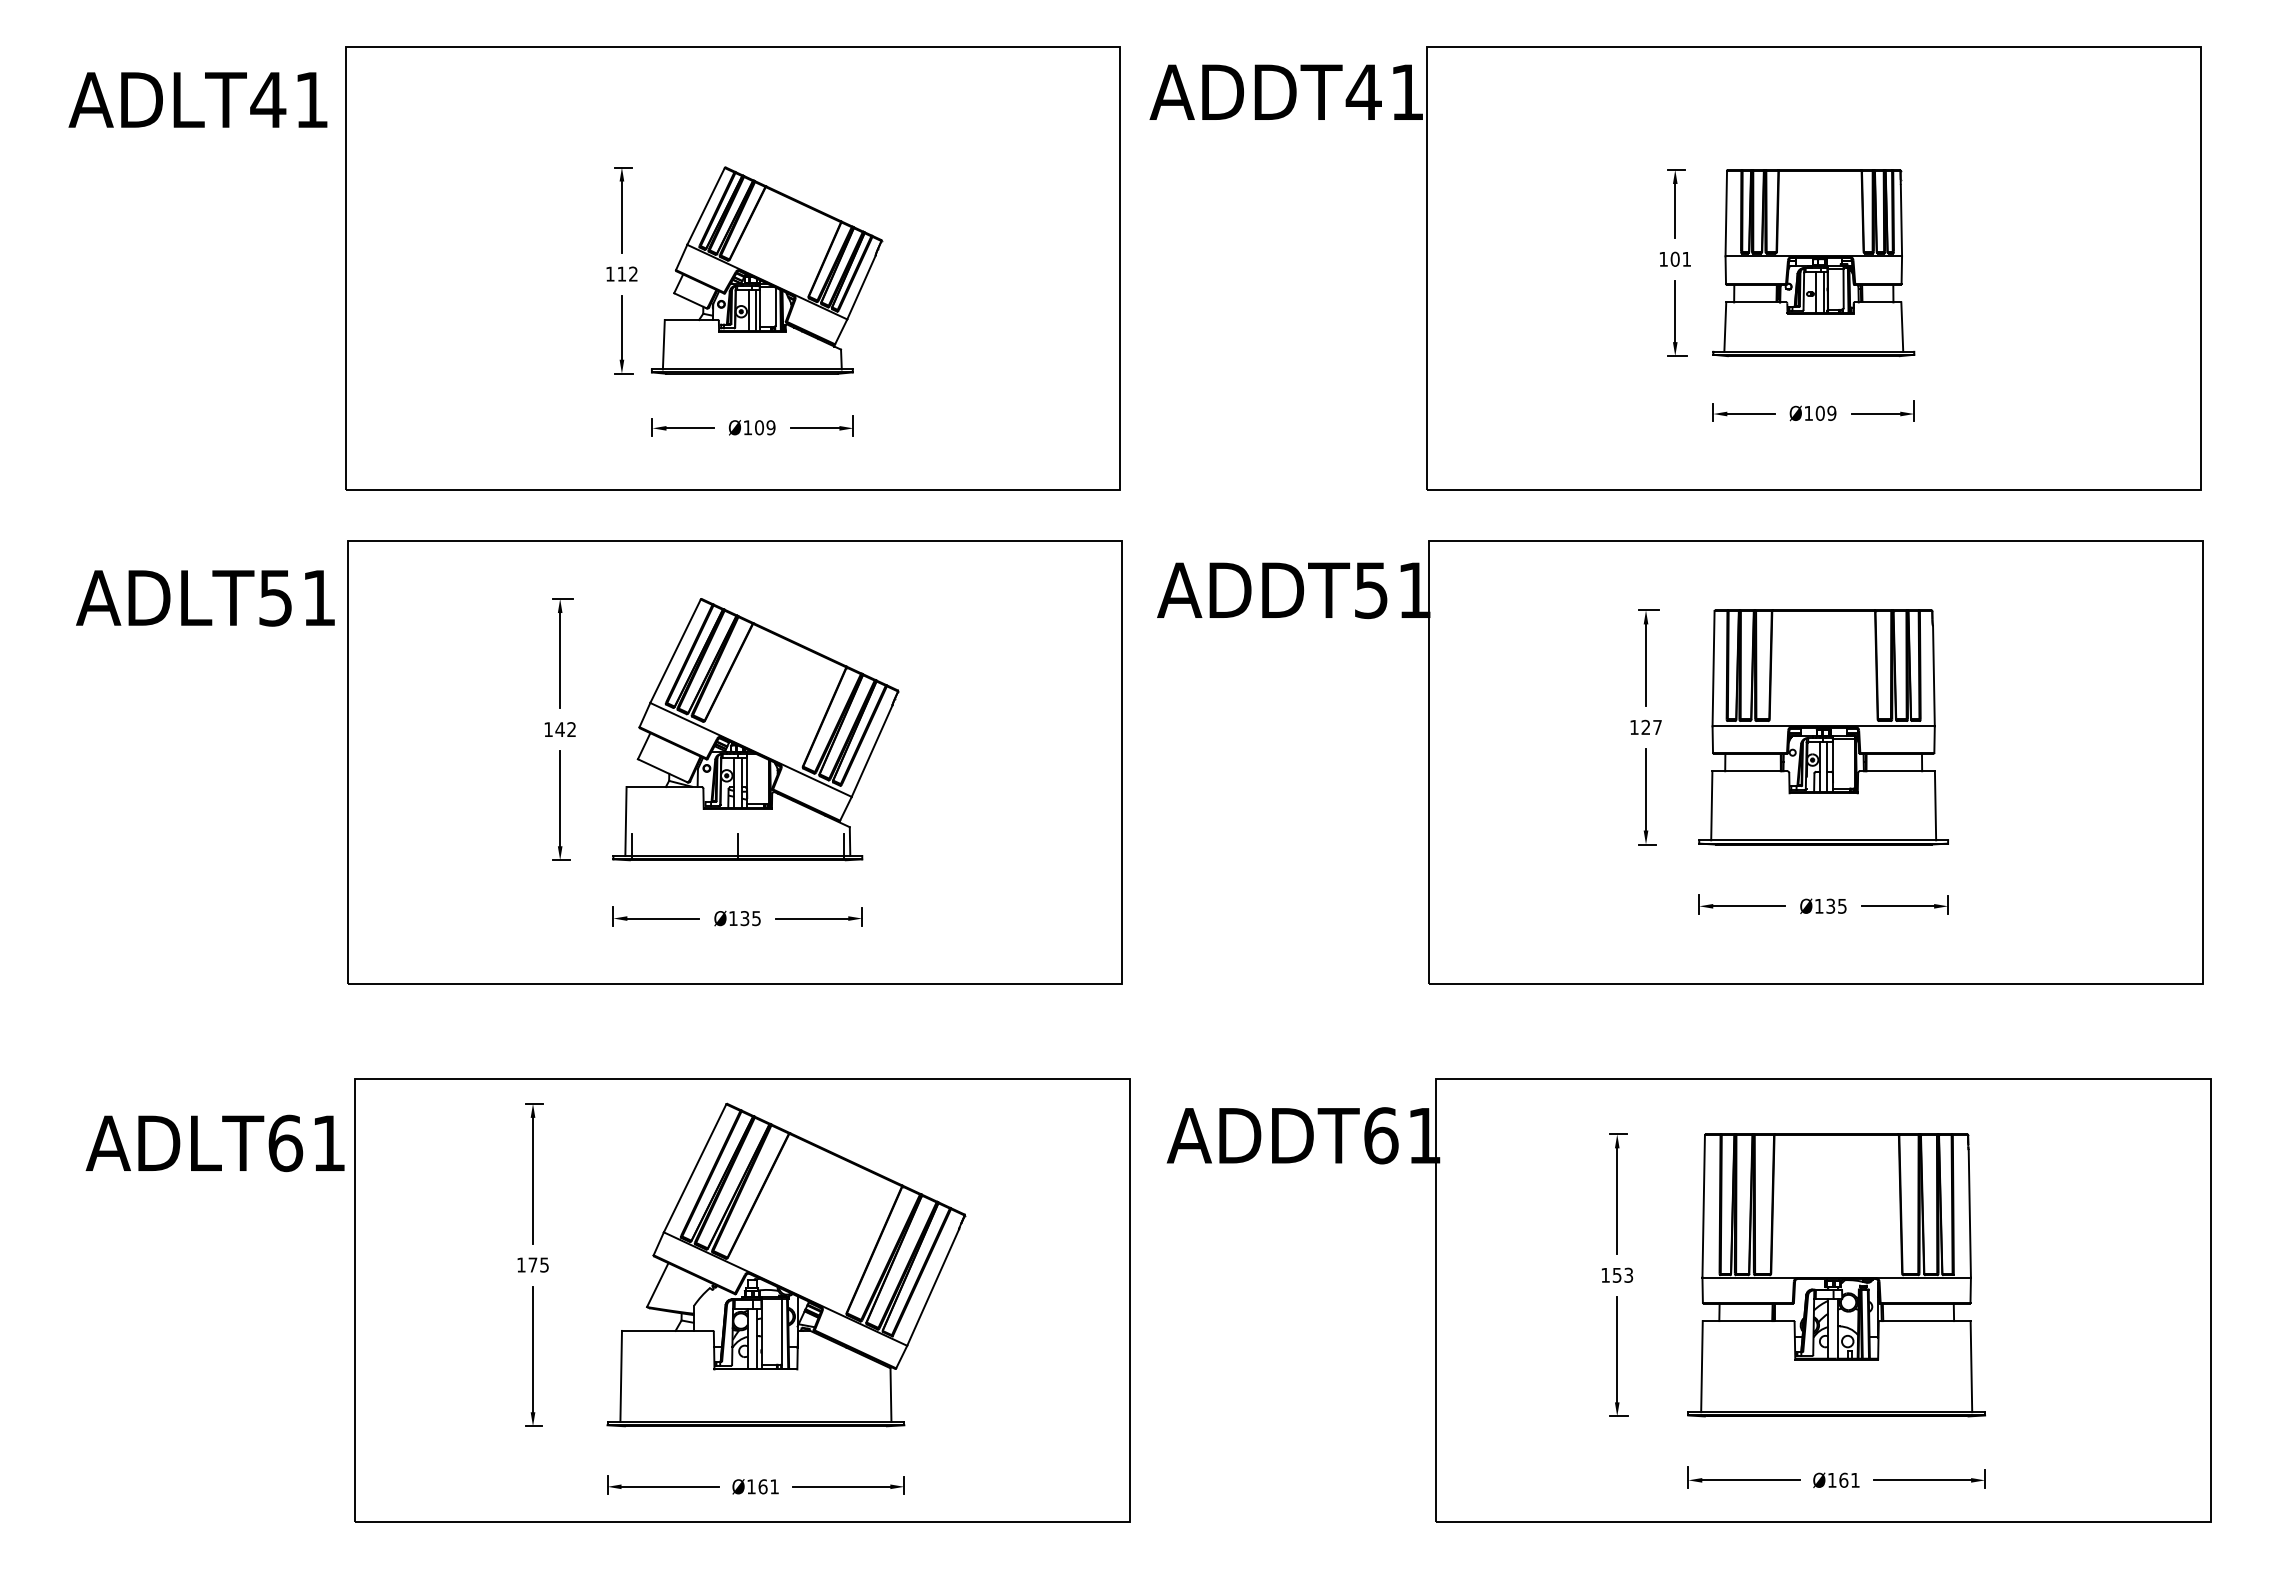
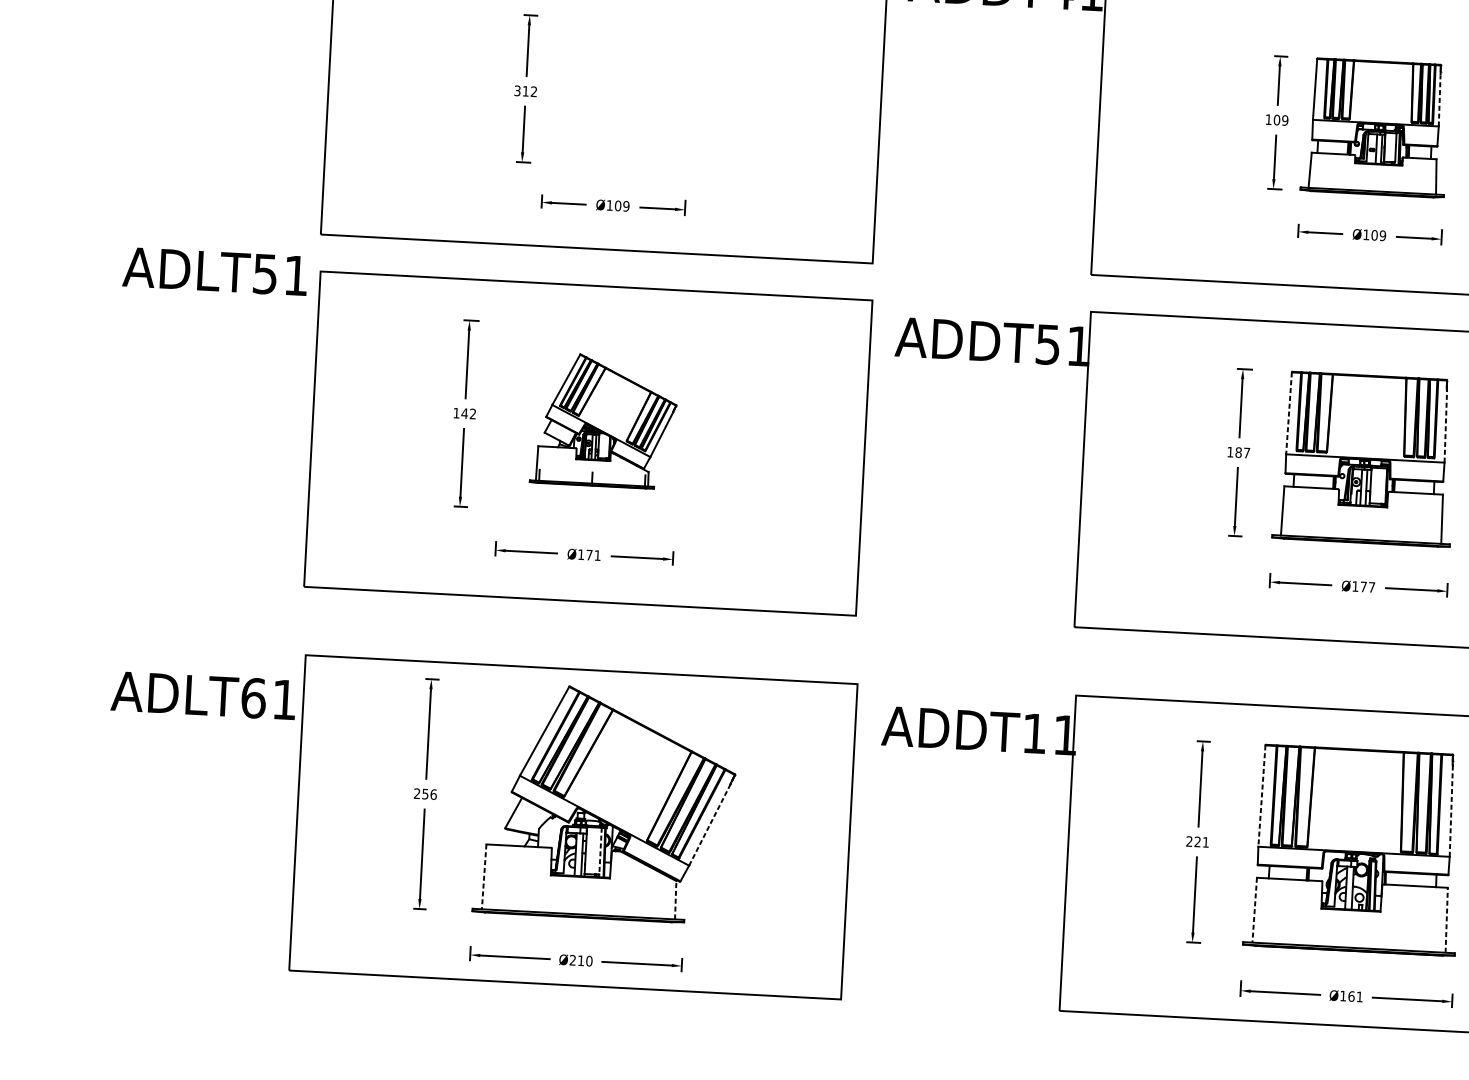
line: (1901, 220) -> (1439, 100), solid -> dashed
text: (1686, 258) -> (1285, 119), 101 -> 109
part: (767, 270) -> (629, 94), removed
text: (610, 273) -> (517, 90), 112 -> 312
text: (205, 598) -> (215, 271), moved
line: (1713, 668) -> (1289, 413), solid -> dashed
line: (1933, 675) -> (1445, 426), solid -> dashed
text: (1645, 727) -> (1238, 452), 127 -> 187
part: (755, 729) -> (604, 420), size x0.7
text: (1836, 905) -> (1367, 586), Ø135 -> Ø177
text: (750, 918) -> (593, 555), Ø135 -> Ø171
text: (1381, 1135) -> (1034, 733), ADDT61 -> ADDT11
line: (1703, 1206) -> (1261, 796), solid -> dashed
line: (1969, 1213) -> (1451, 811), solid -> dashed
text: (533, 1264) -> (425, 793), 175 -> 256
text: (1617, 1274) -> (1197, 841), 153 -> 221
line: (933, 1287) -> (710, 825), solid -> dashed
line: (782, 1331) -> (600, 850), solid -> dashed
line: (1701, 1366) -> (1254, 910), solid -> dashed
line: (1971, 1366) -> (1446, 920), solid -> dashed
line: (621, 1376) -> (484, 876), solid -> dashed
line: (890, 1395) -> (675, 900), solid -> dashed
text: (763, 1486) -> (581, 960), Ø161 -> Ø210

